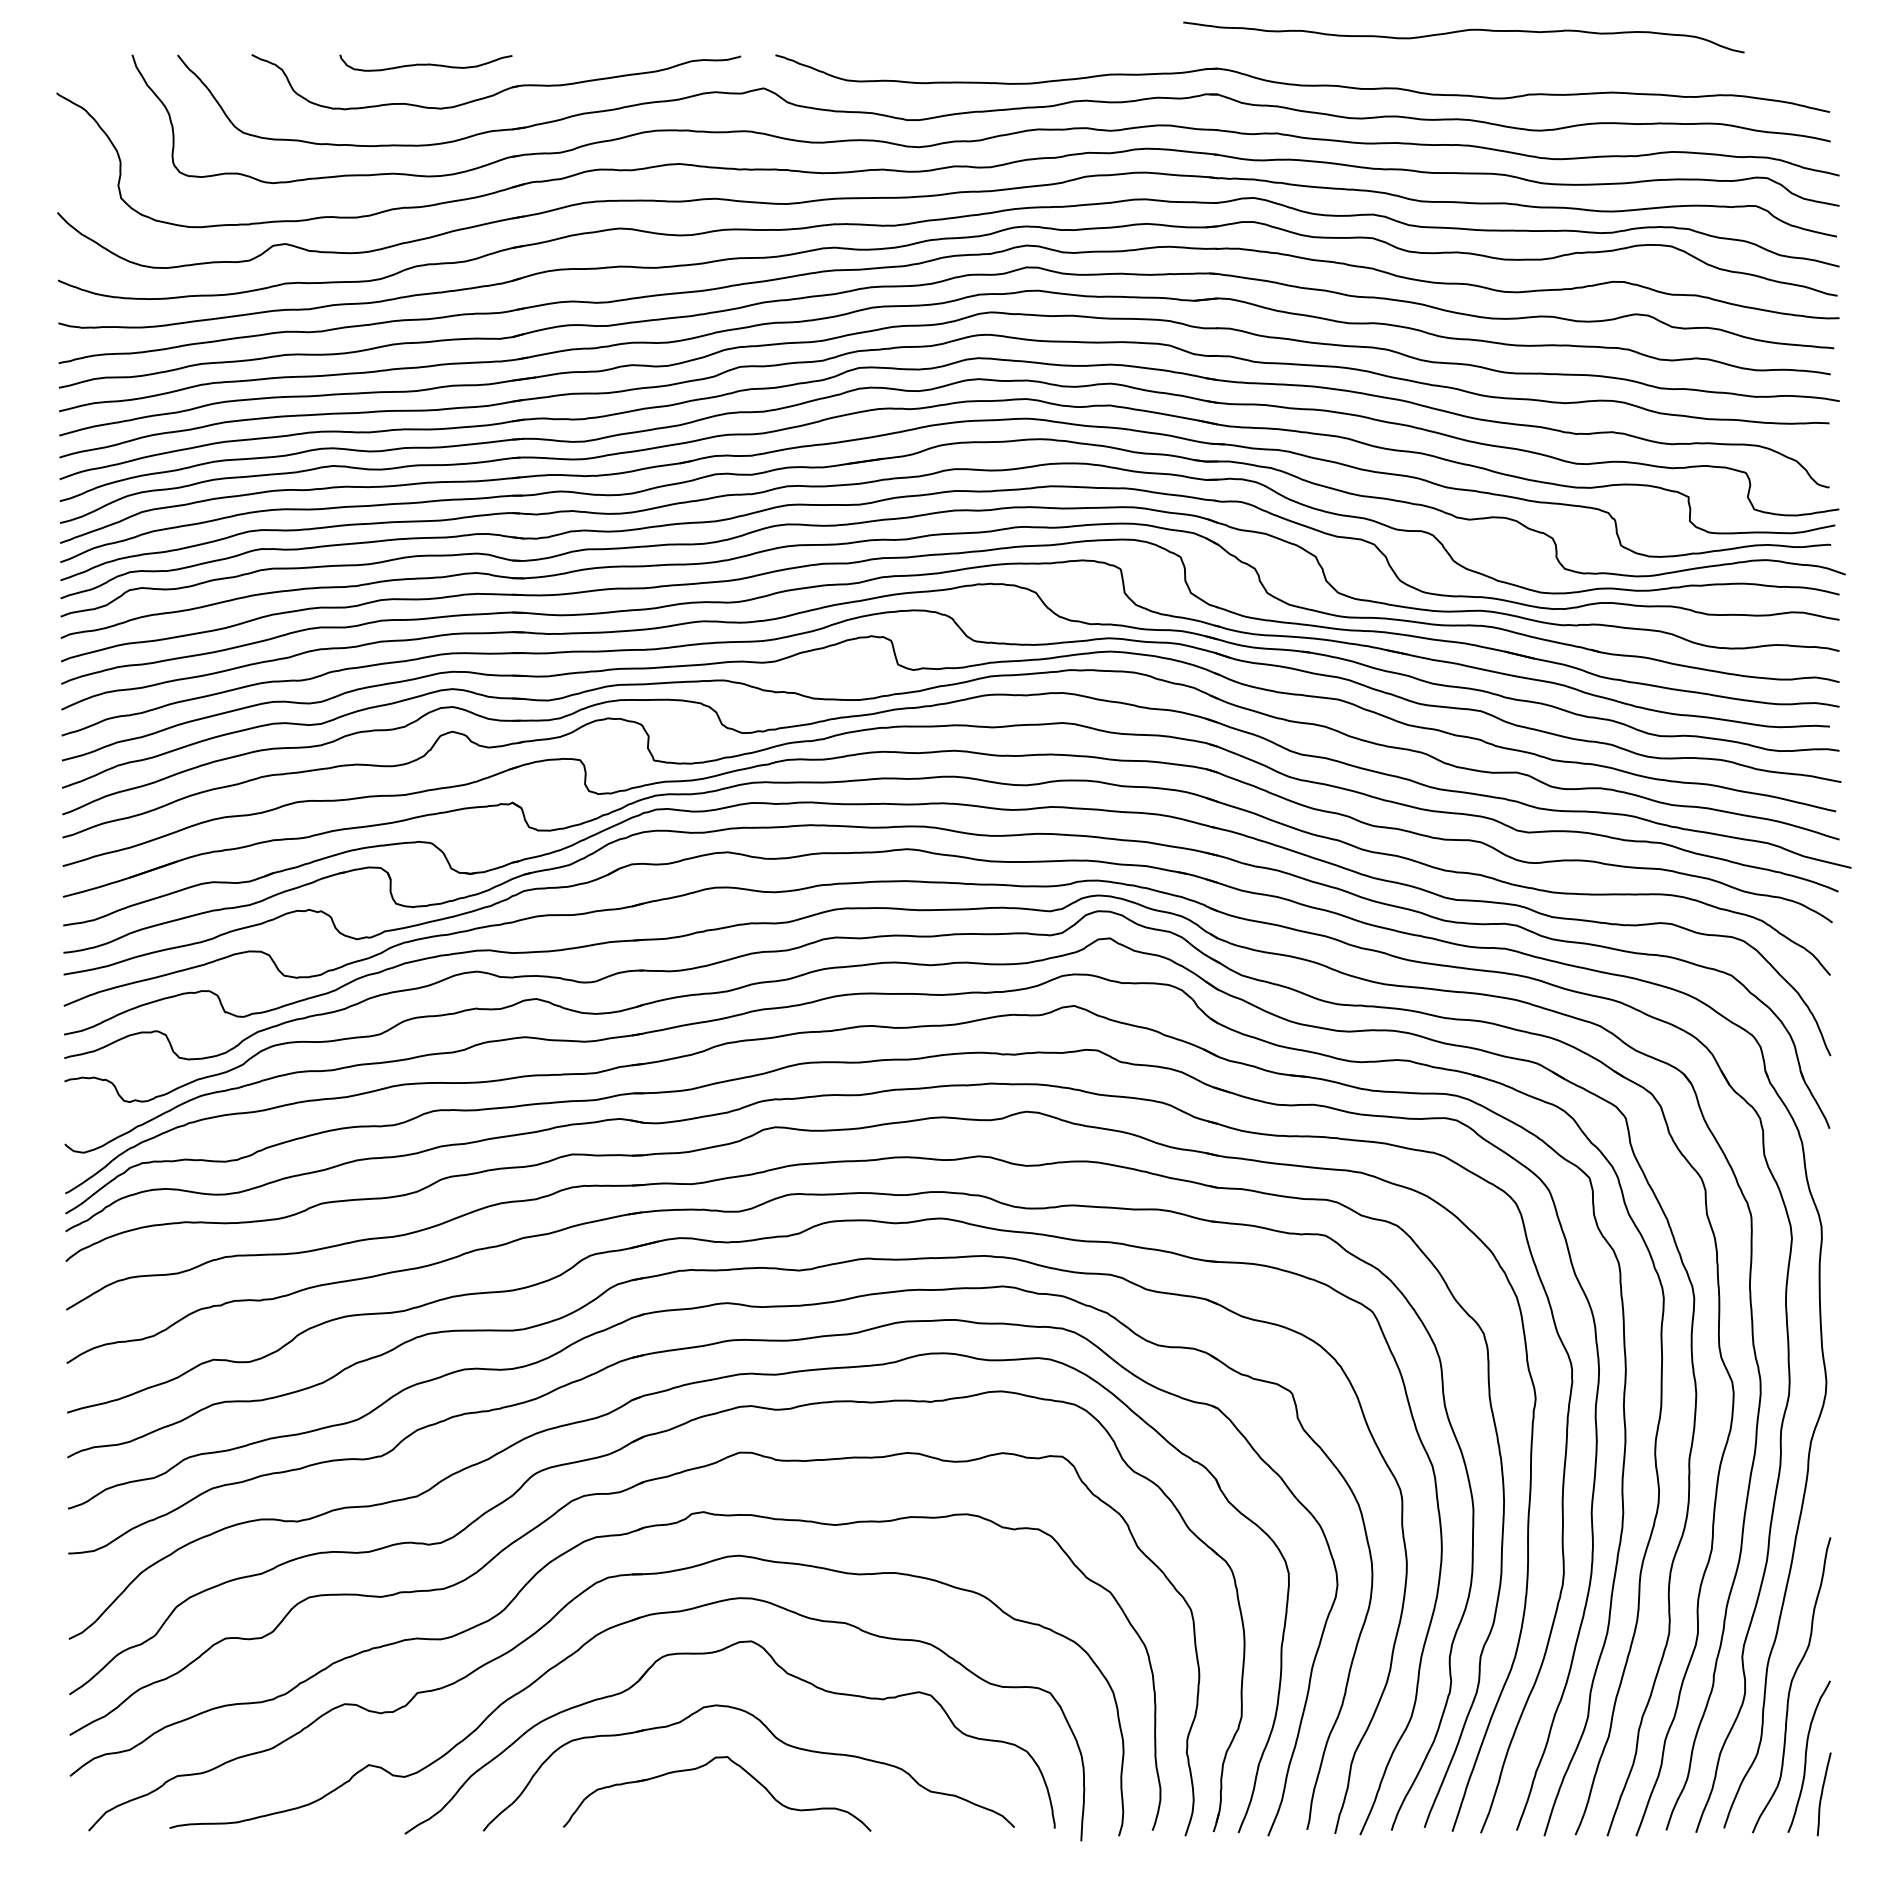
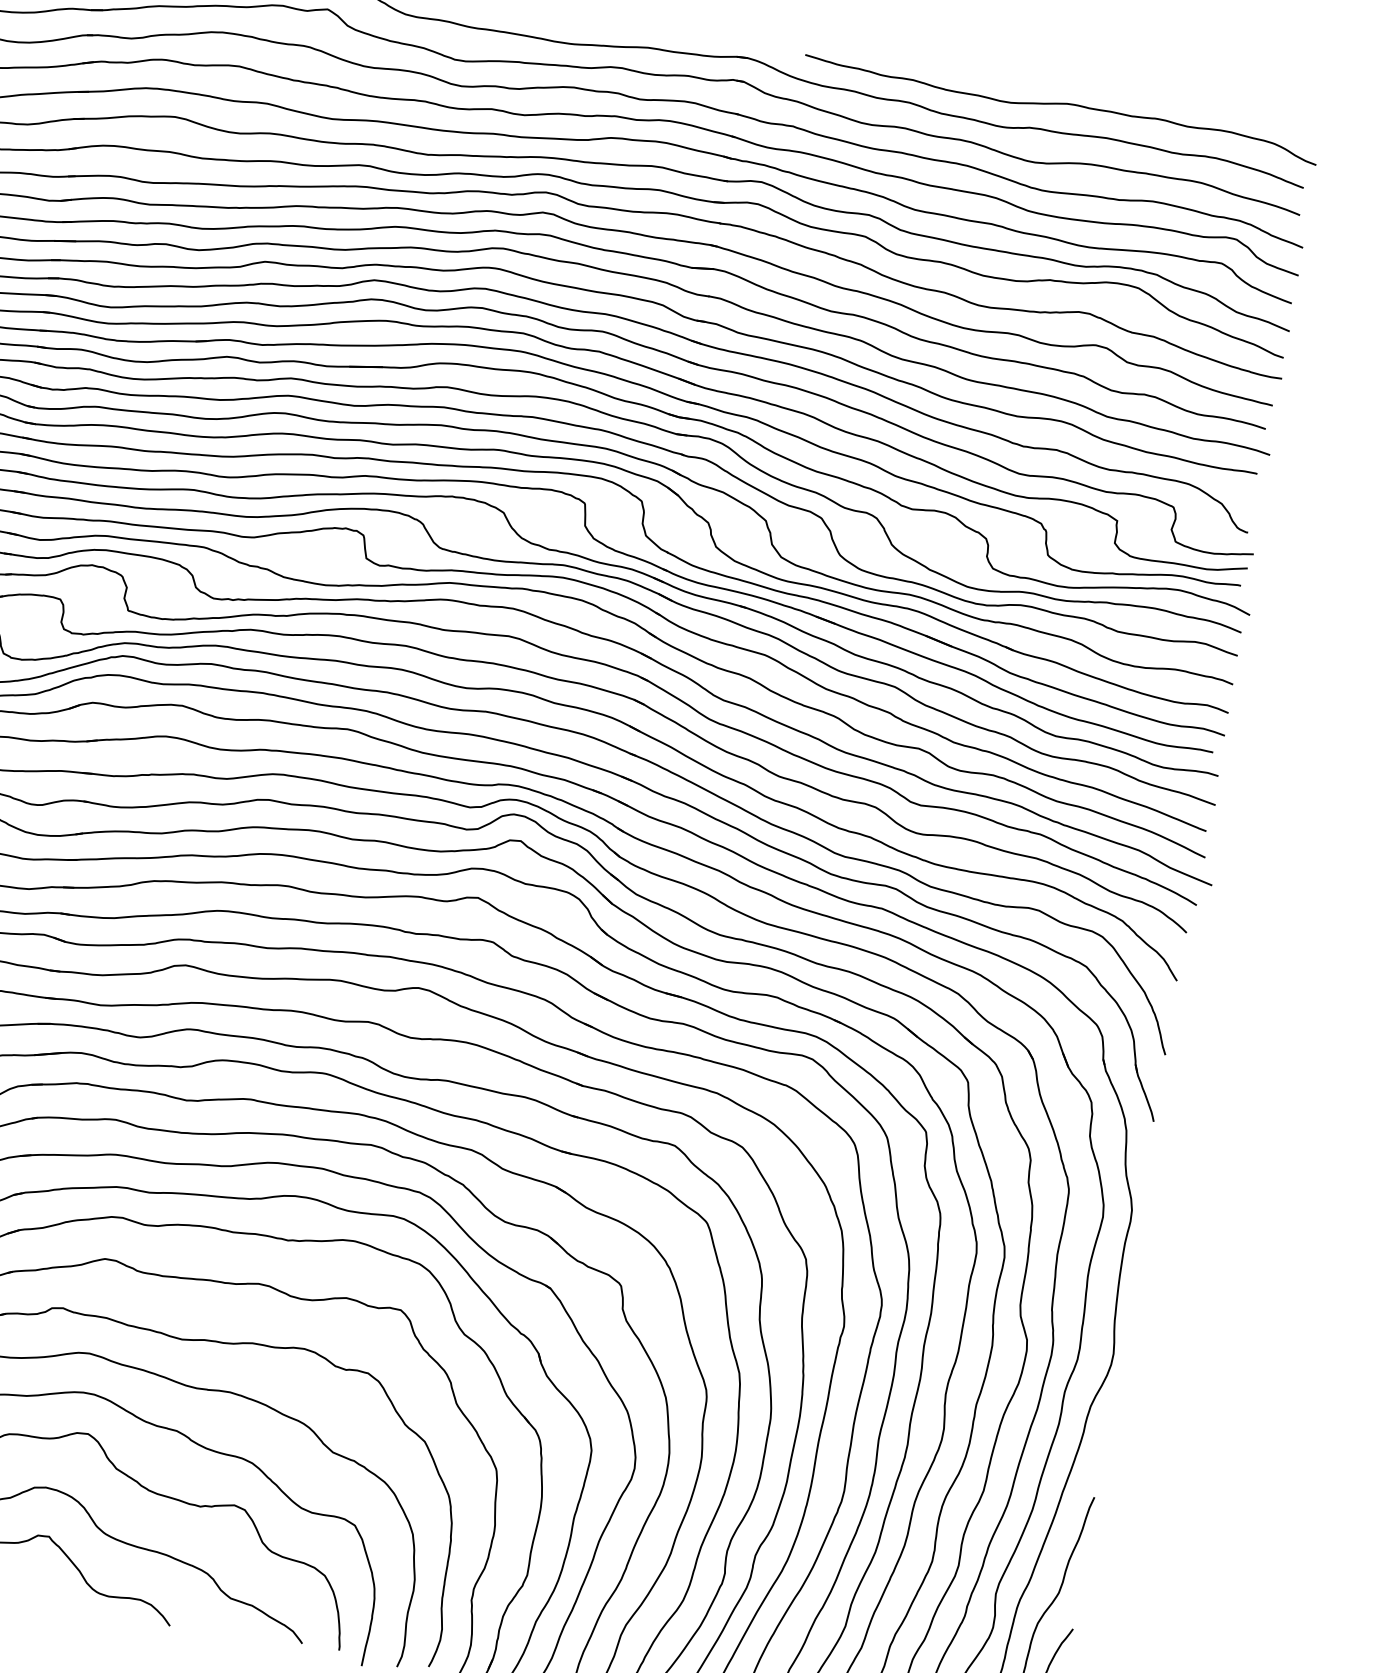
curve: (1460, 32) -> (1058, 104), moved

